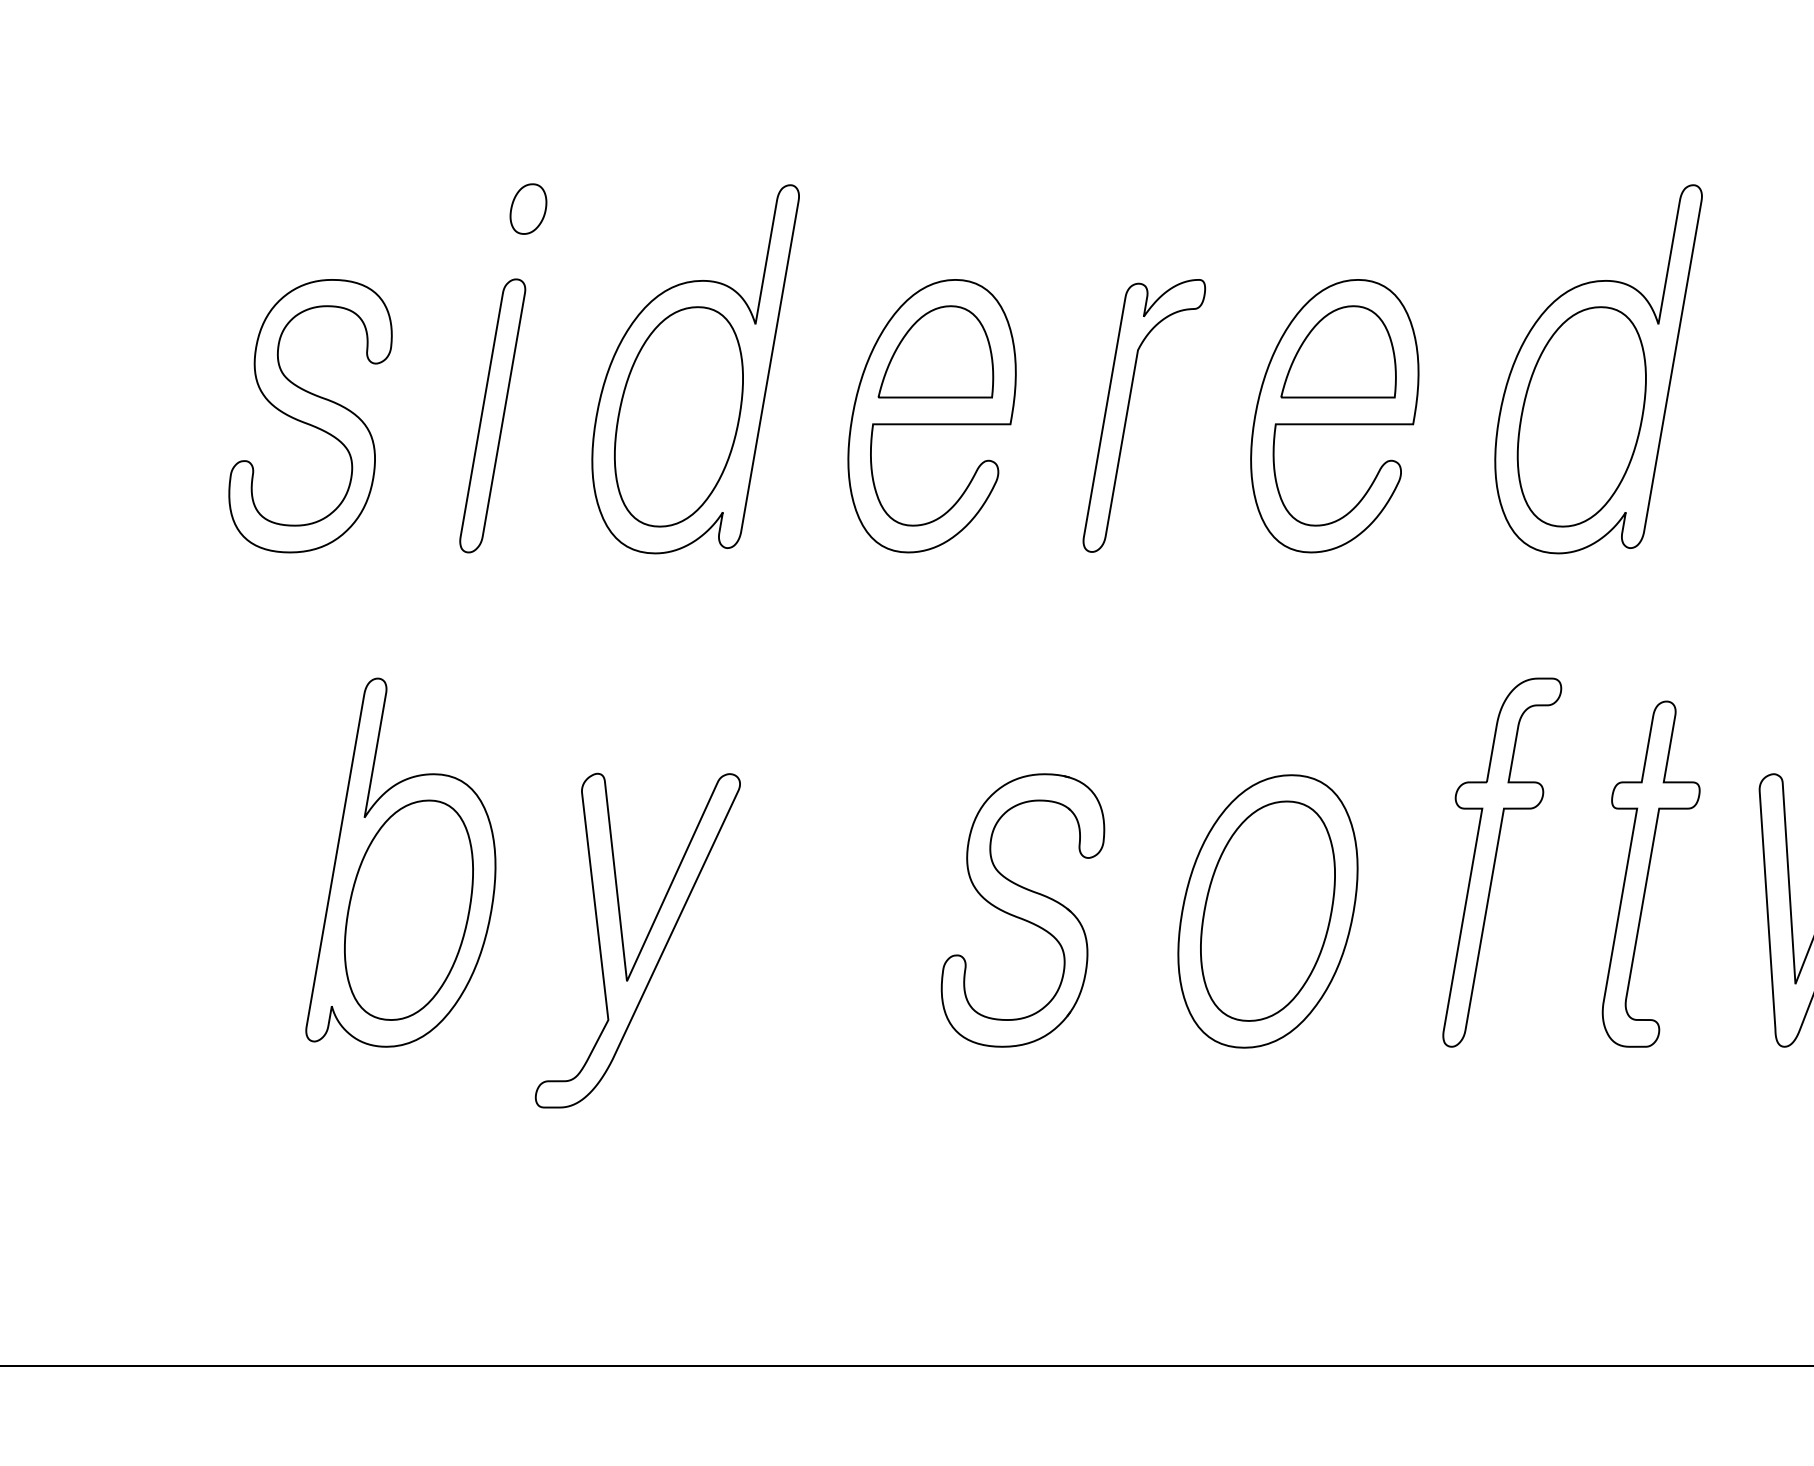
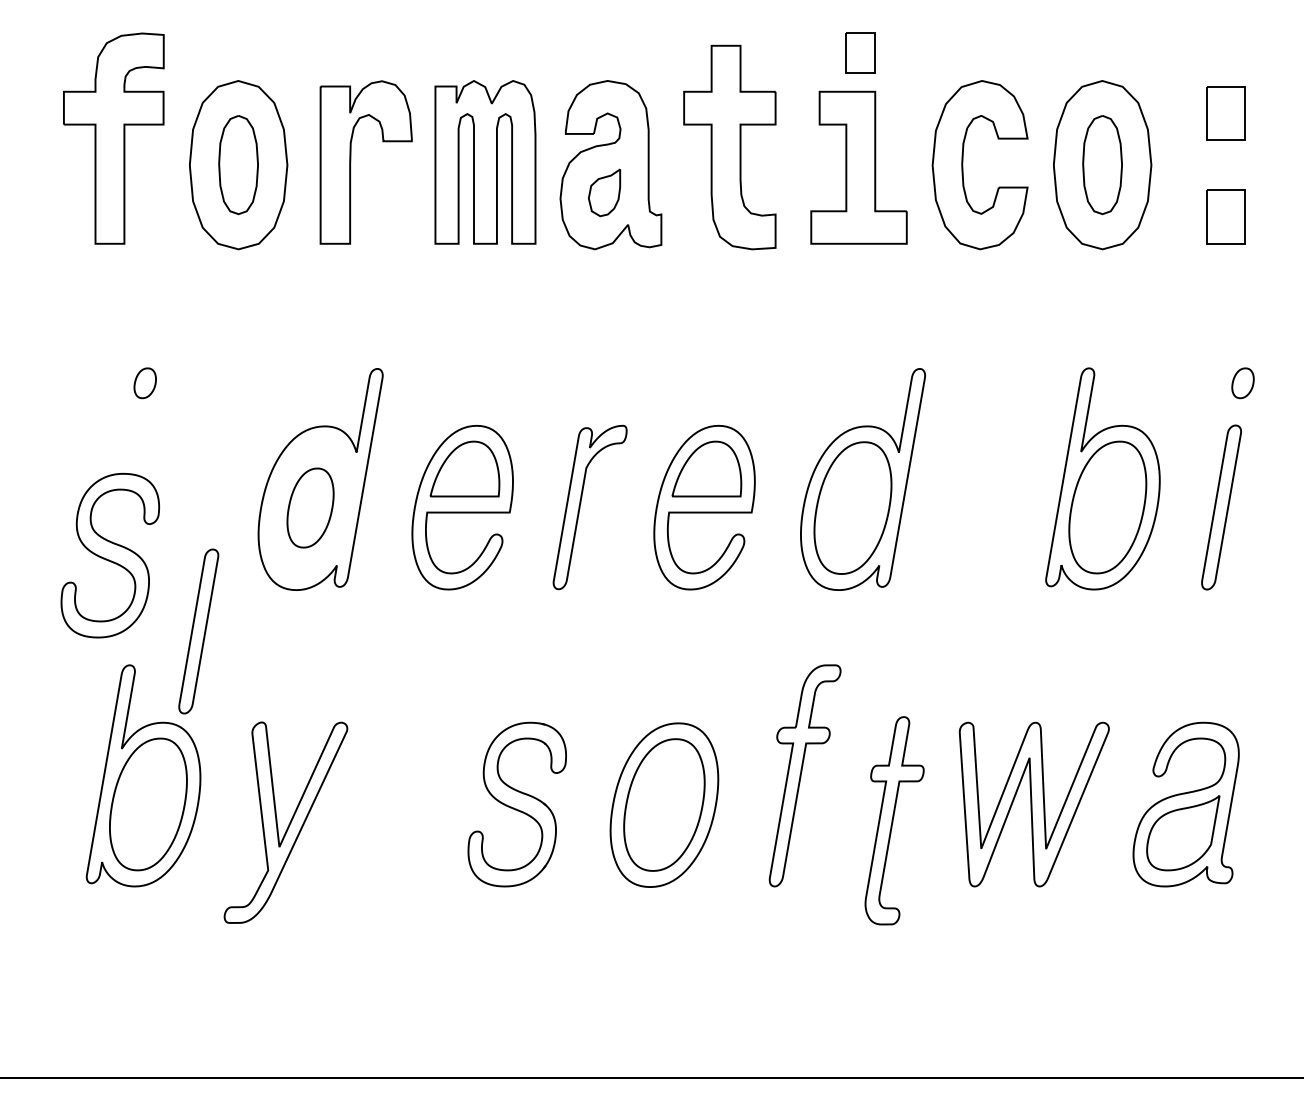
part: (527, 209) -> (144, 383), moved
part: (310, 415) -> (110, 555), moved
part: (492, 415) -> (198, 631), moved
part: (678, 415) -> (310, 507), size x0.6
part: (1650, 873) -> (894, 820), moved

